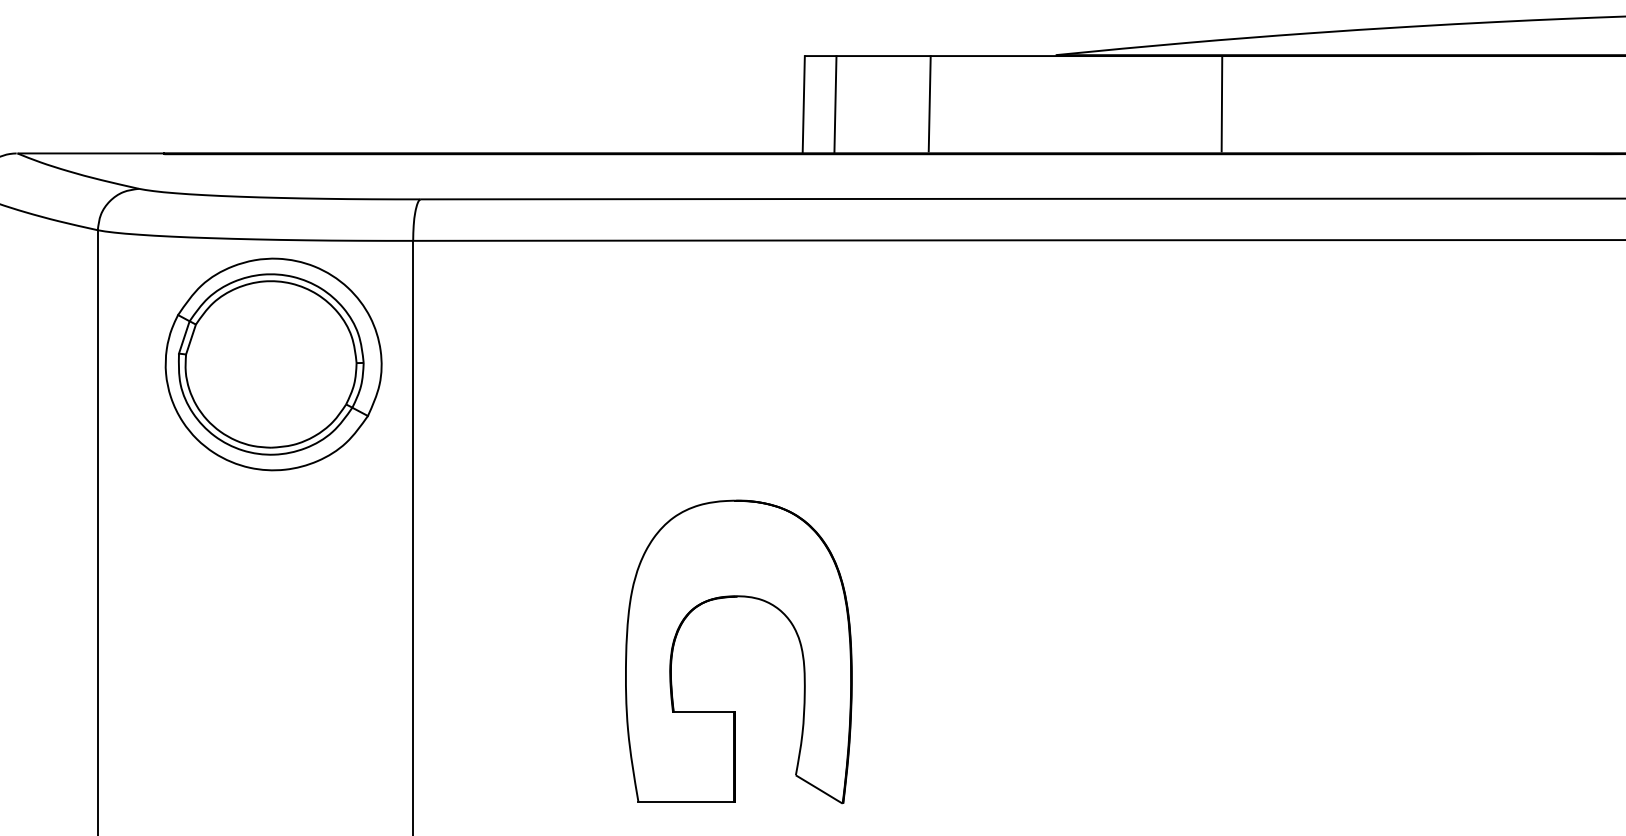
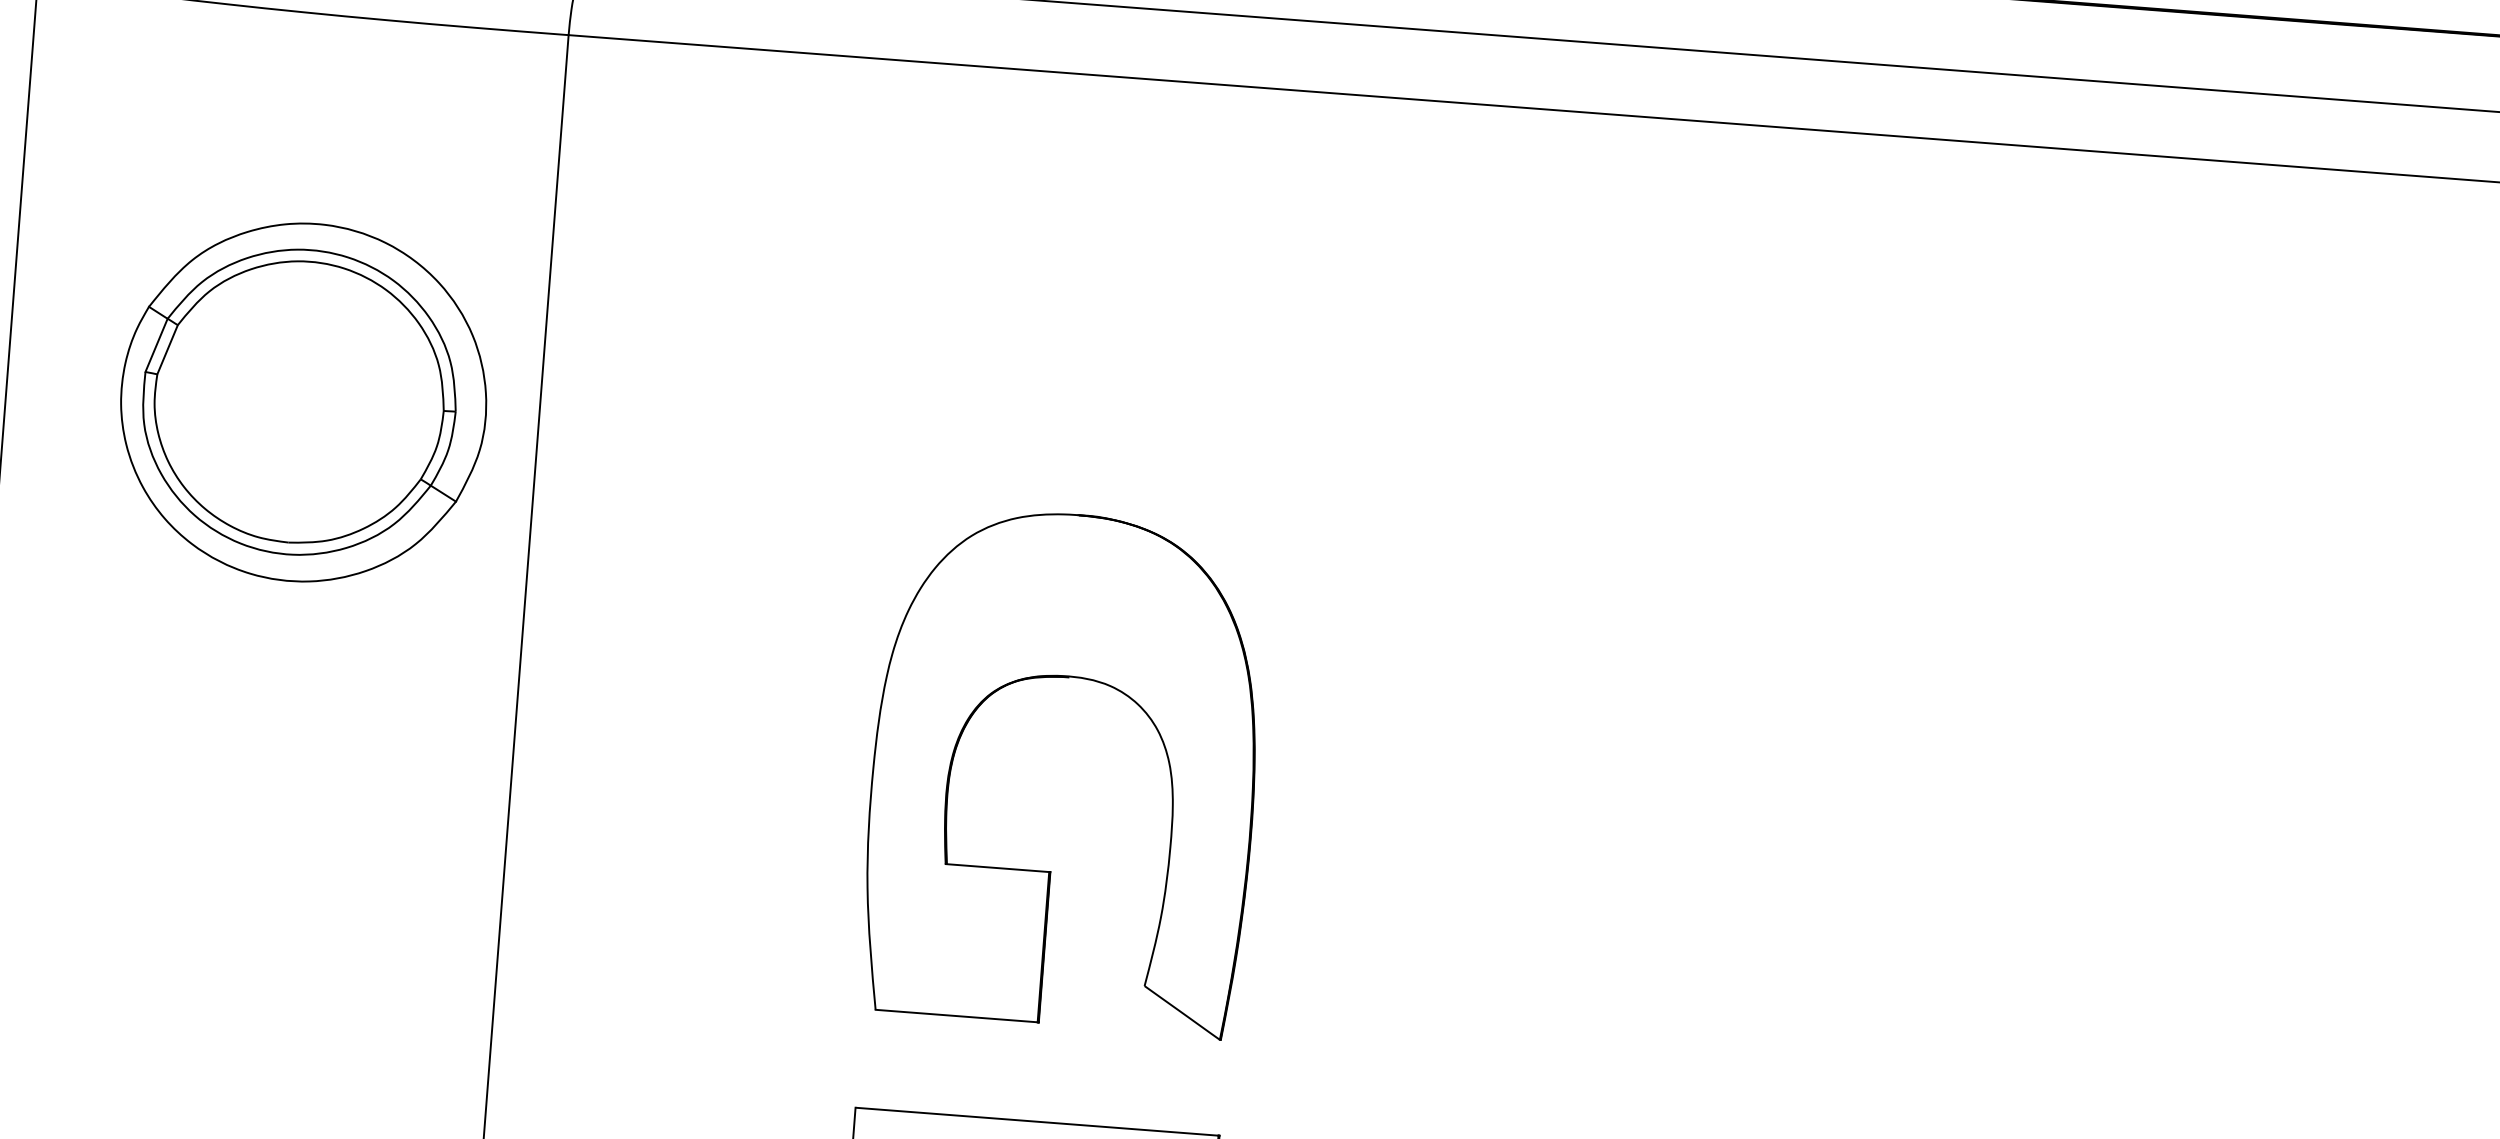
part: (273, 364) -> (303, 402), moved

